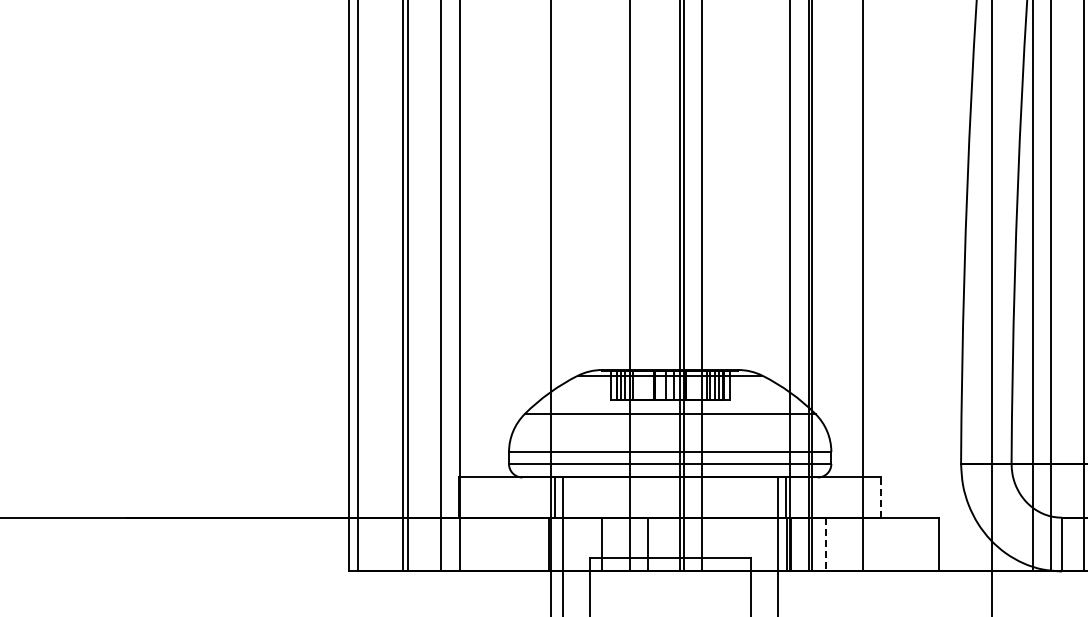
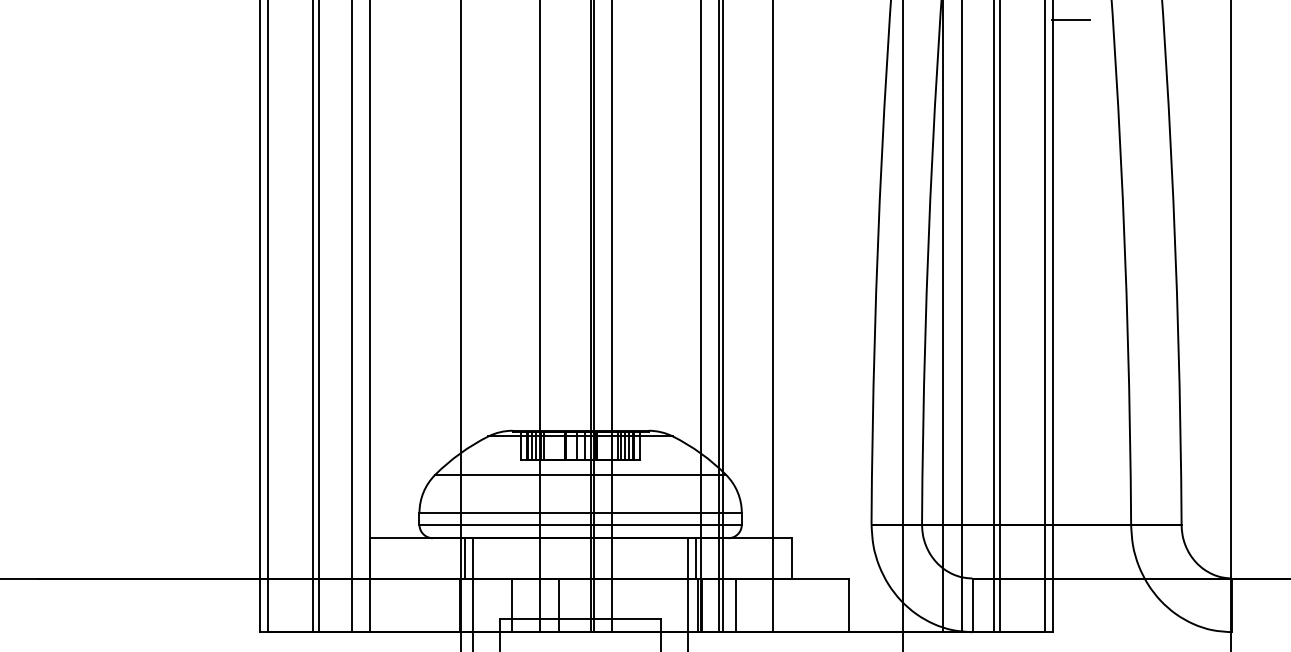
line: (881, 496) -> (791, 557), dashed -> solid
line: (826, 544) -> (736, 605), dashed -> solid

